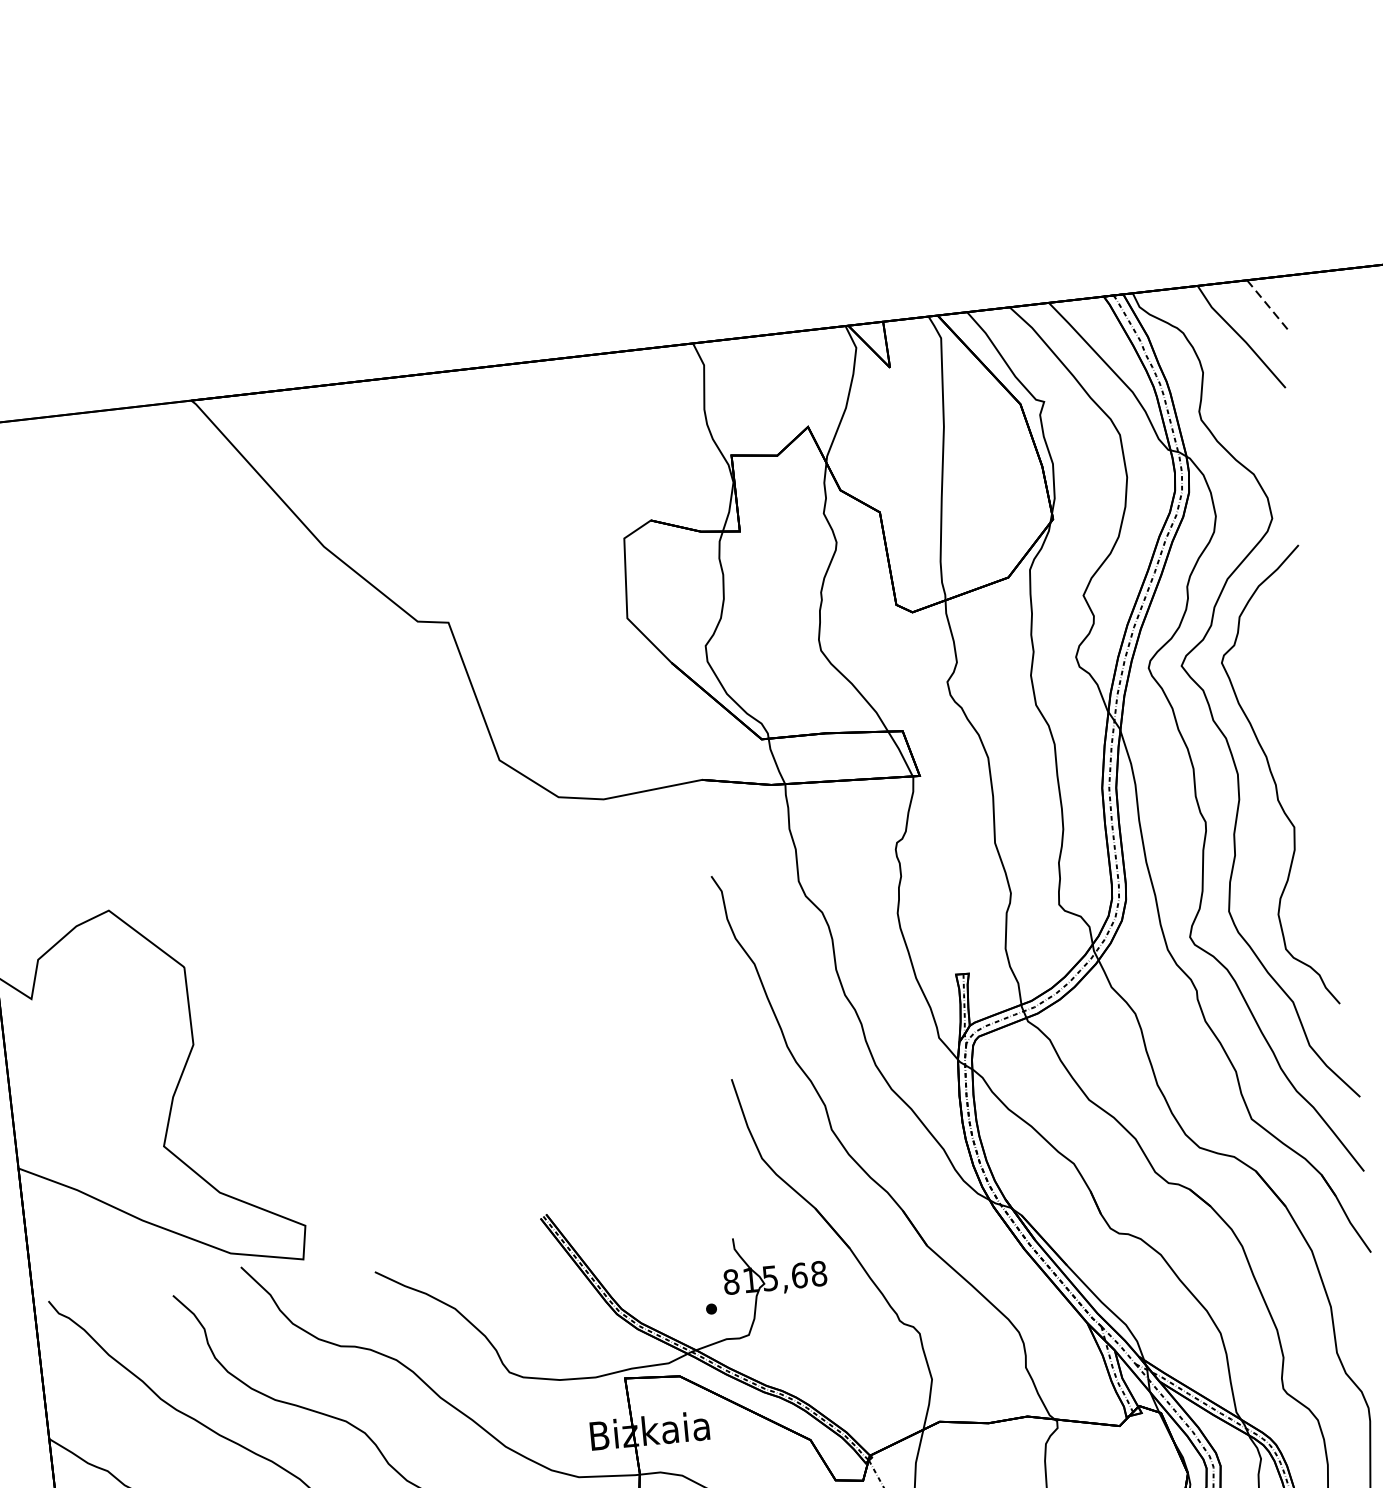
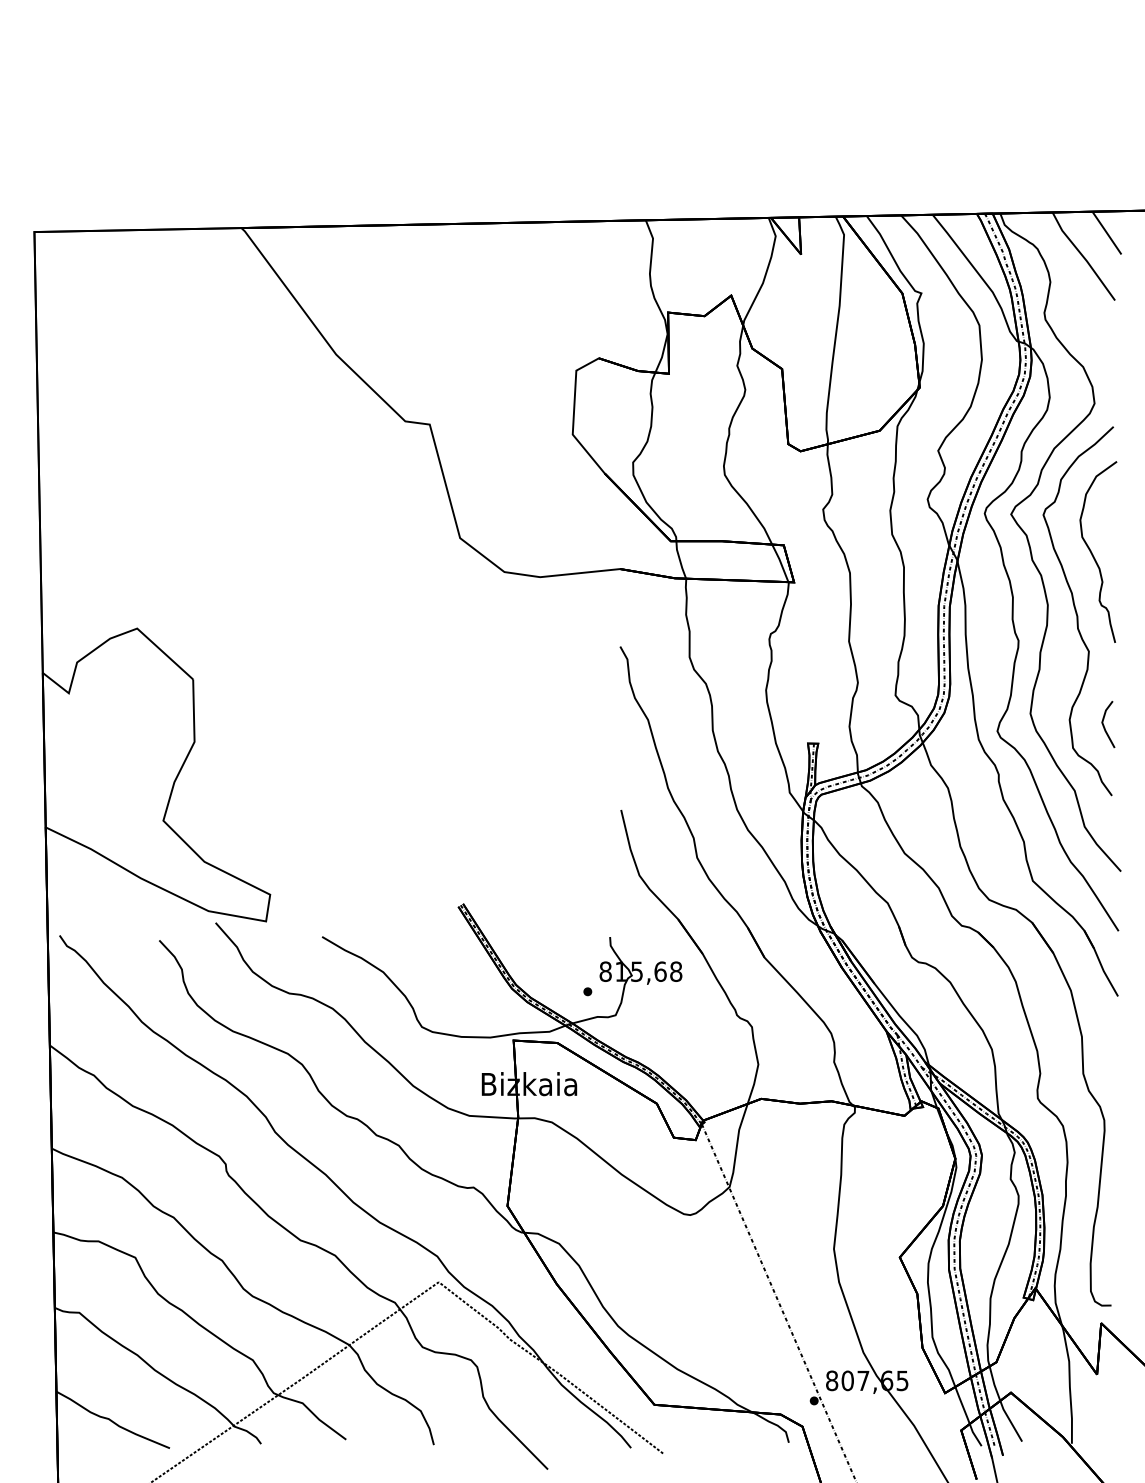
line: (1268, 305) -> (1107, 233), dashed -> solid
curve: (1288, 706) -> (1093, 554), added
line: (1322, 917) -> (1104, 725), added

